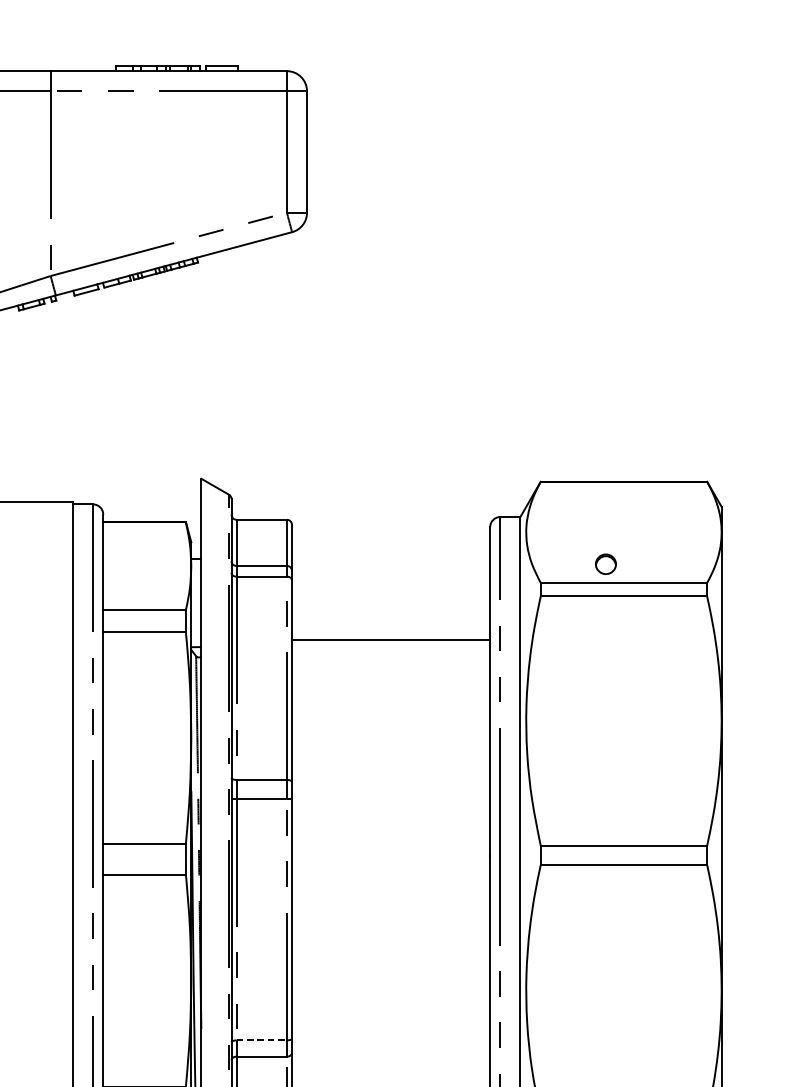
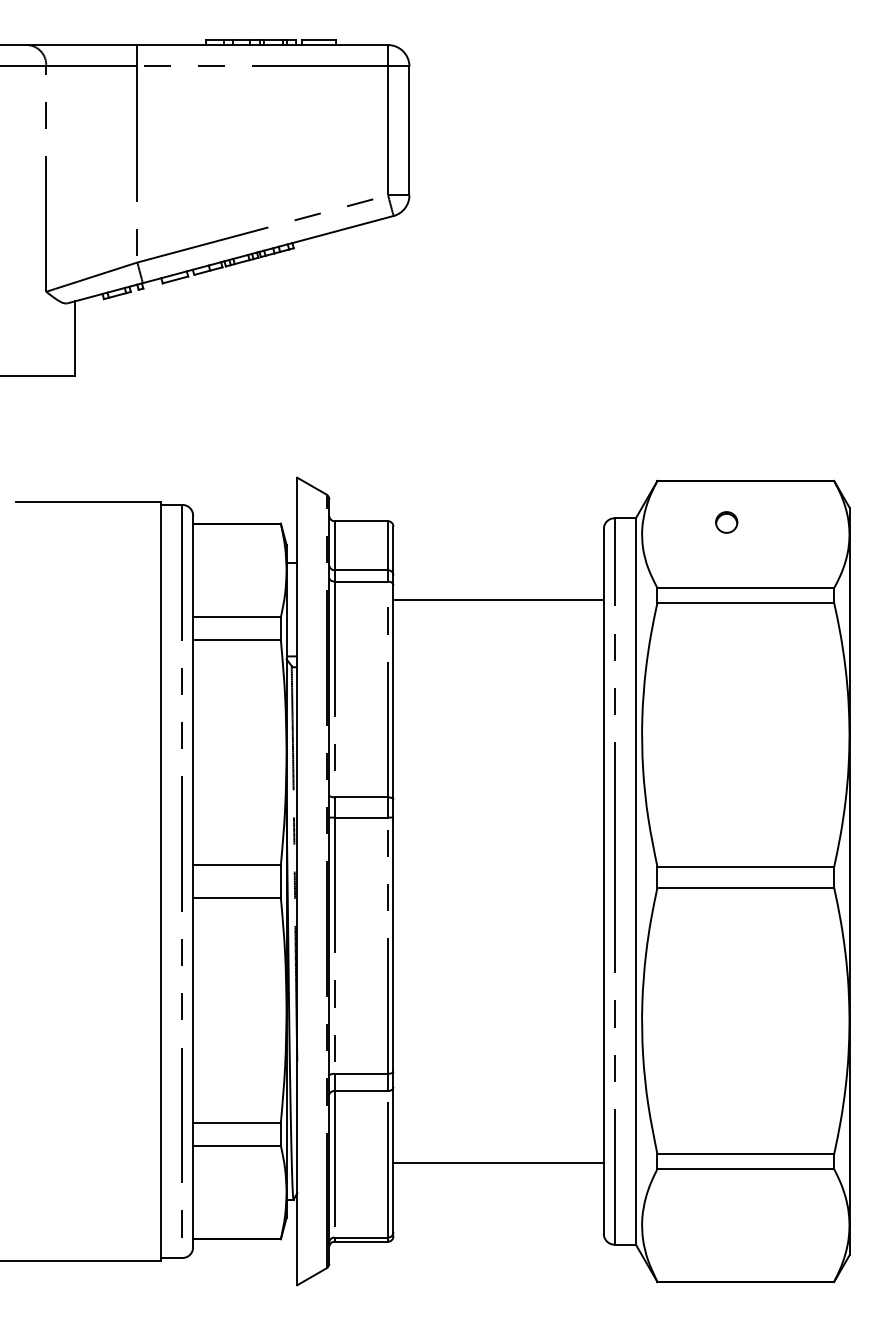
part: (605, 564) -> (726, 522), moved
line: (390, 640) -> (498, 600), moved
line: (261, 1040) -> (361, 1073), dashed -> solid

